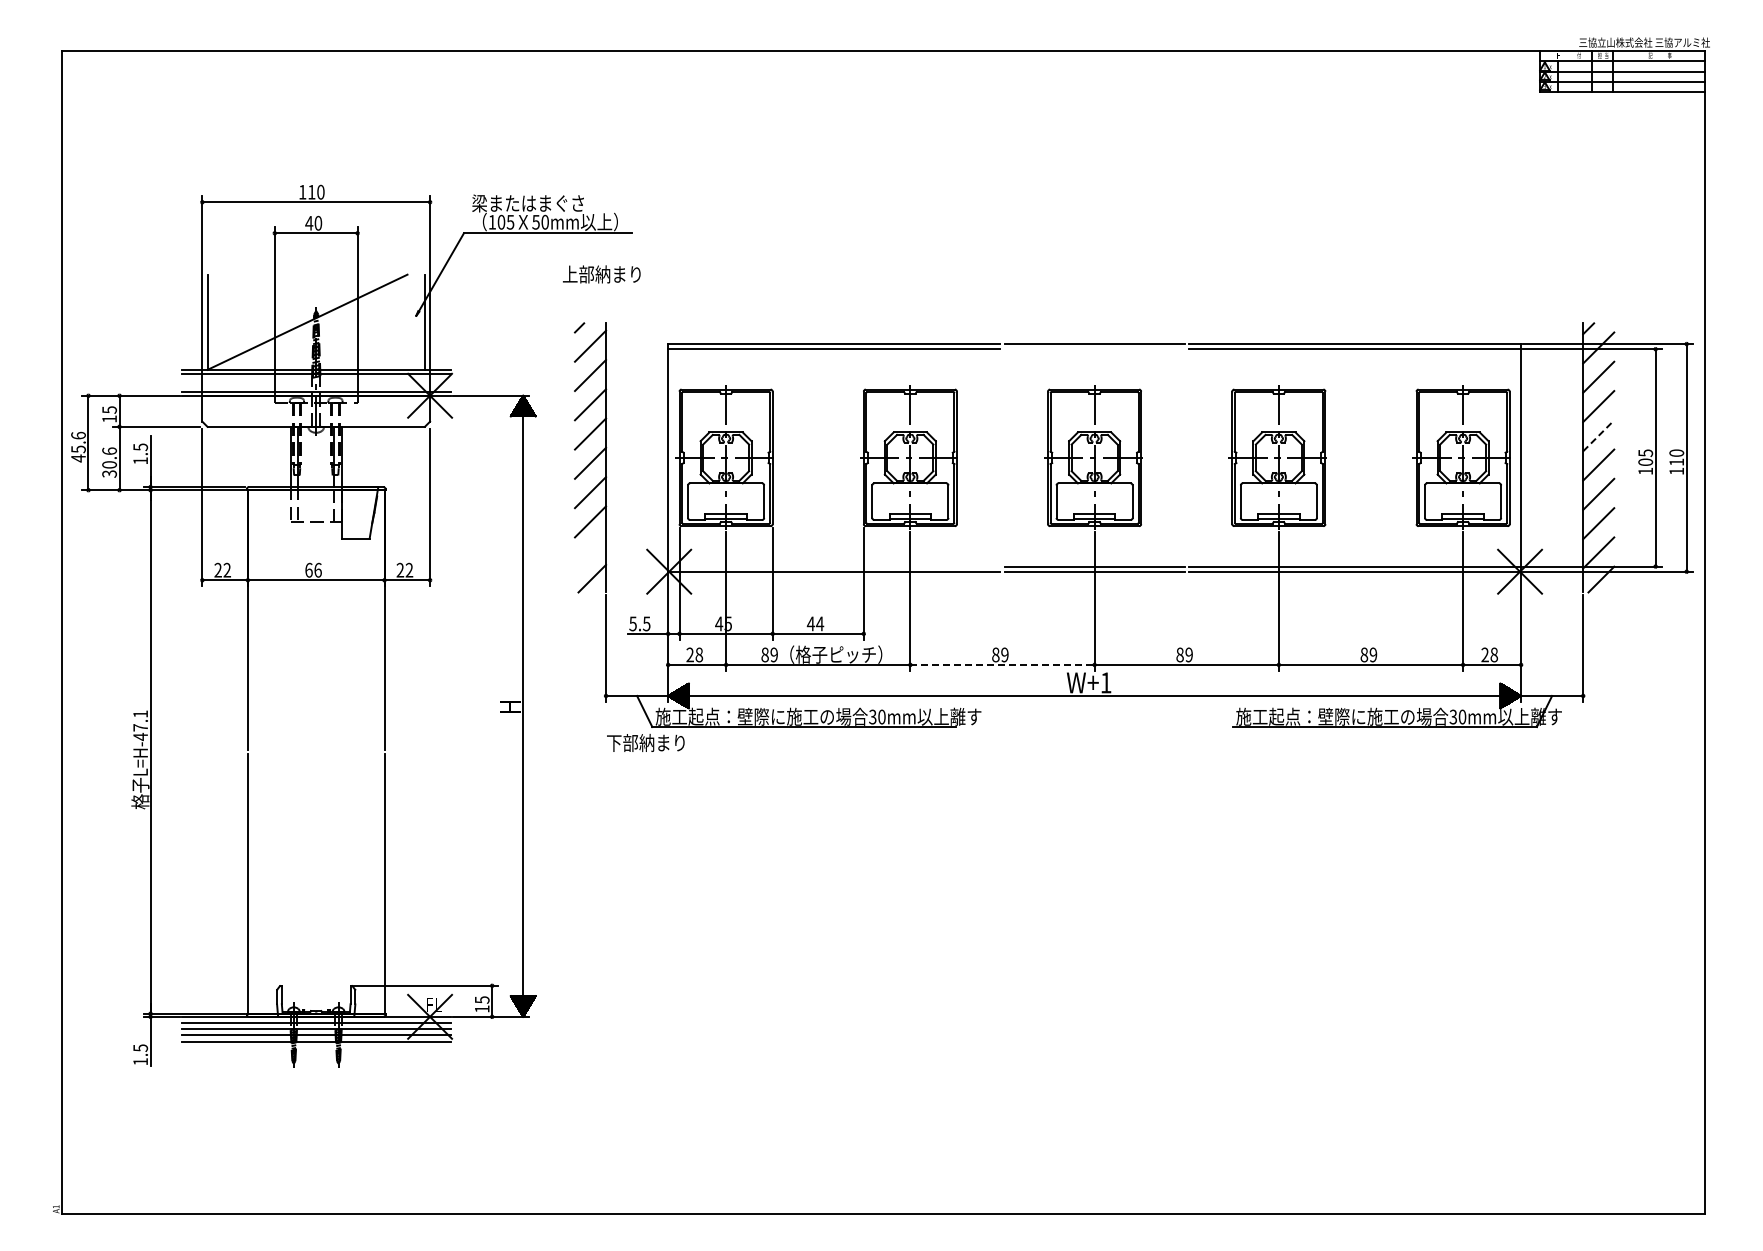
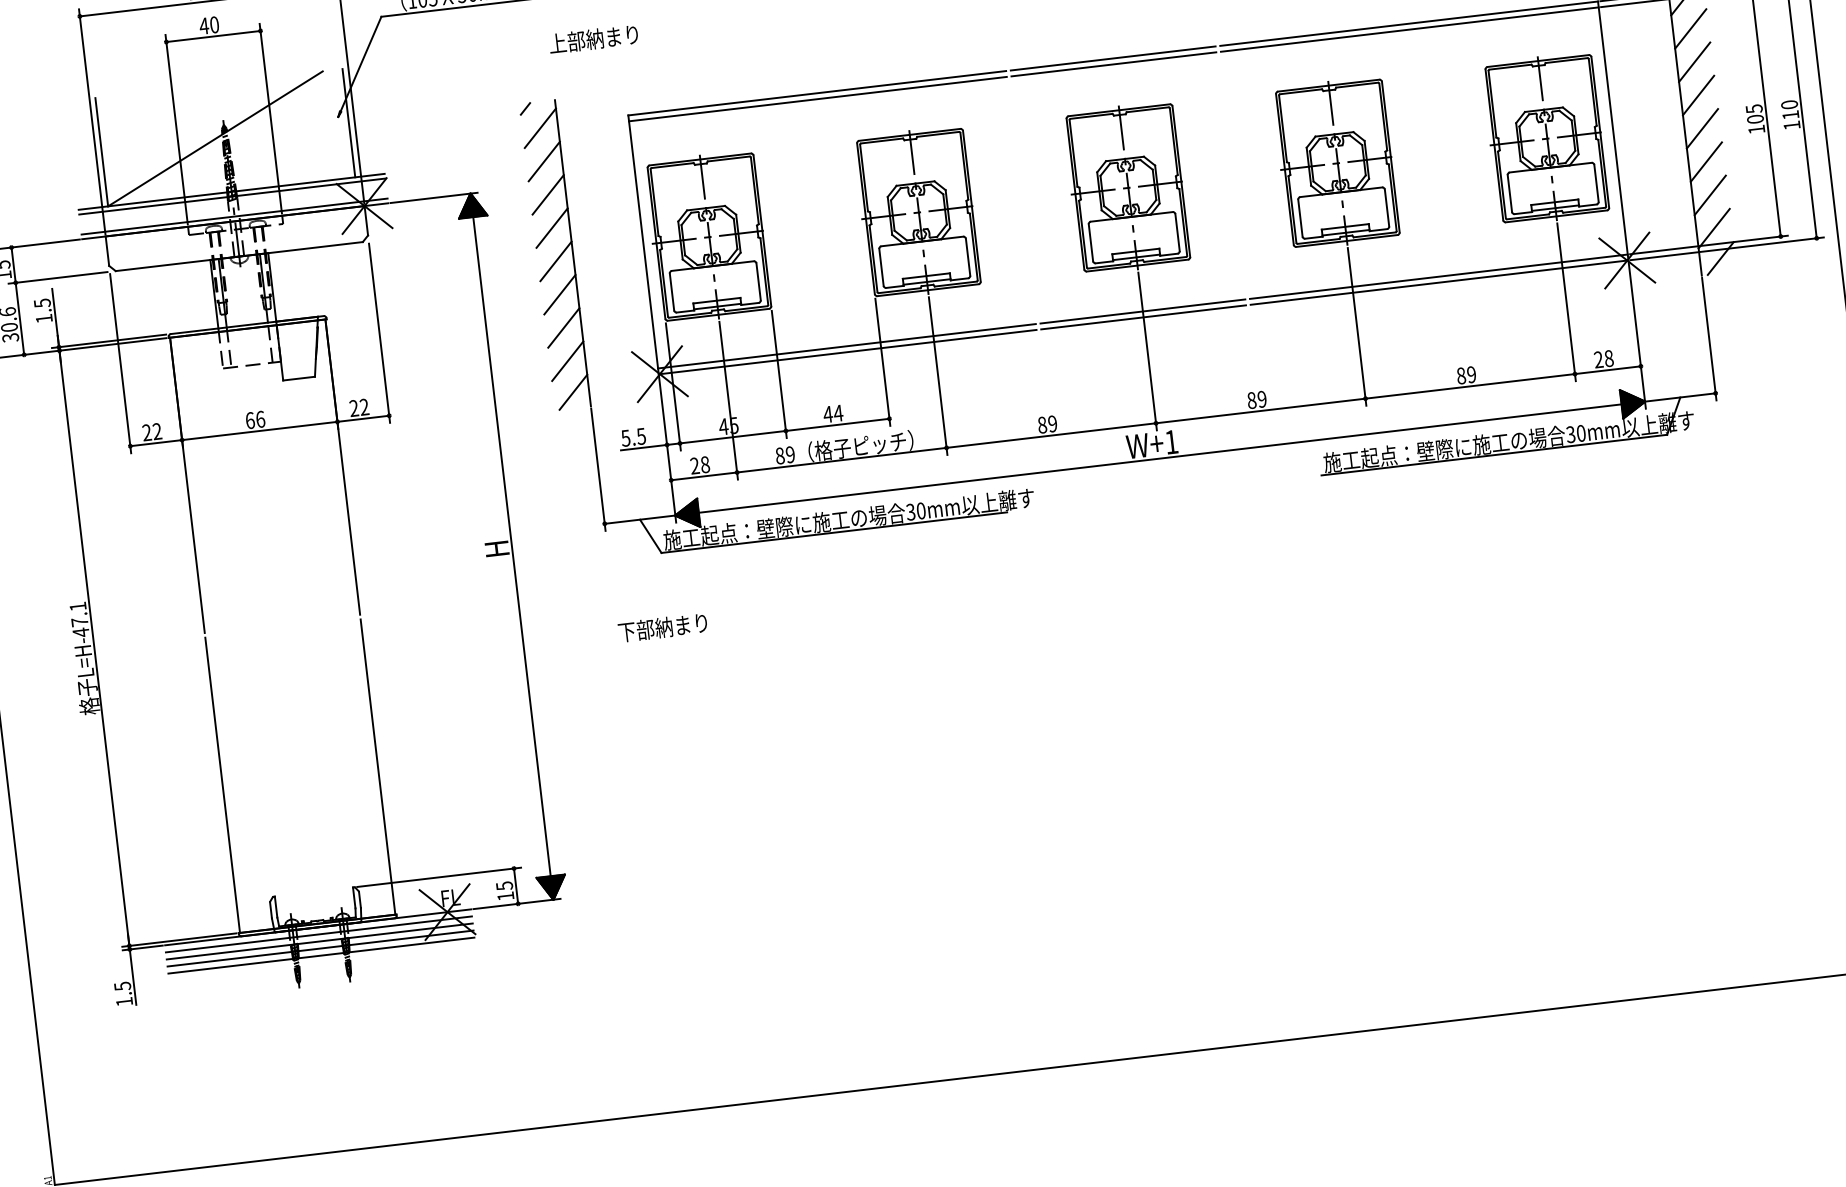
text: (601, 274) -> (593, 39), moved
line: (1094, 349) -> (1113, 64), added
line: (1598, 435) -> (1698, 95), dashed -> solid
line: (590, 550) -> (567, 360), added
line: (834, 566) -> (847, 346), added
line: (1002, 664) -> (1051, 435), dashed -> solid
text: (645, 742) -> (662, 627), moved

